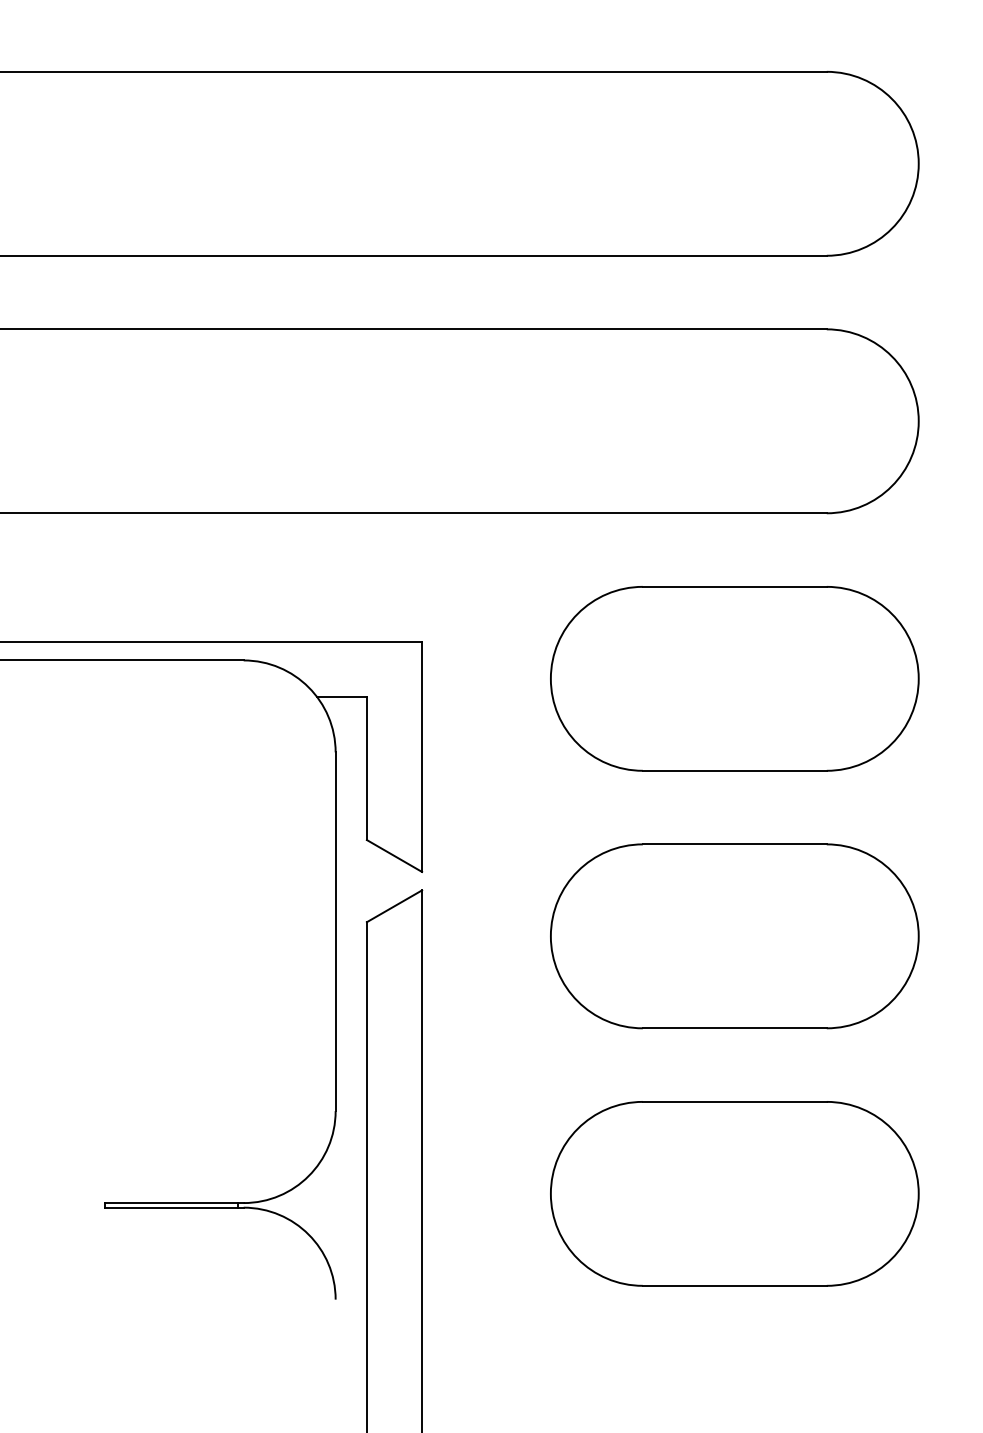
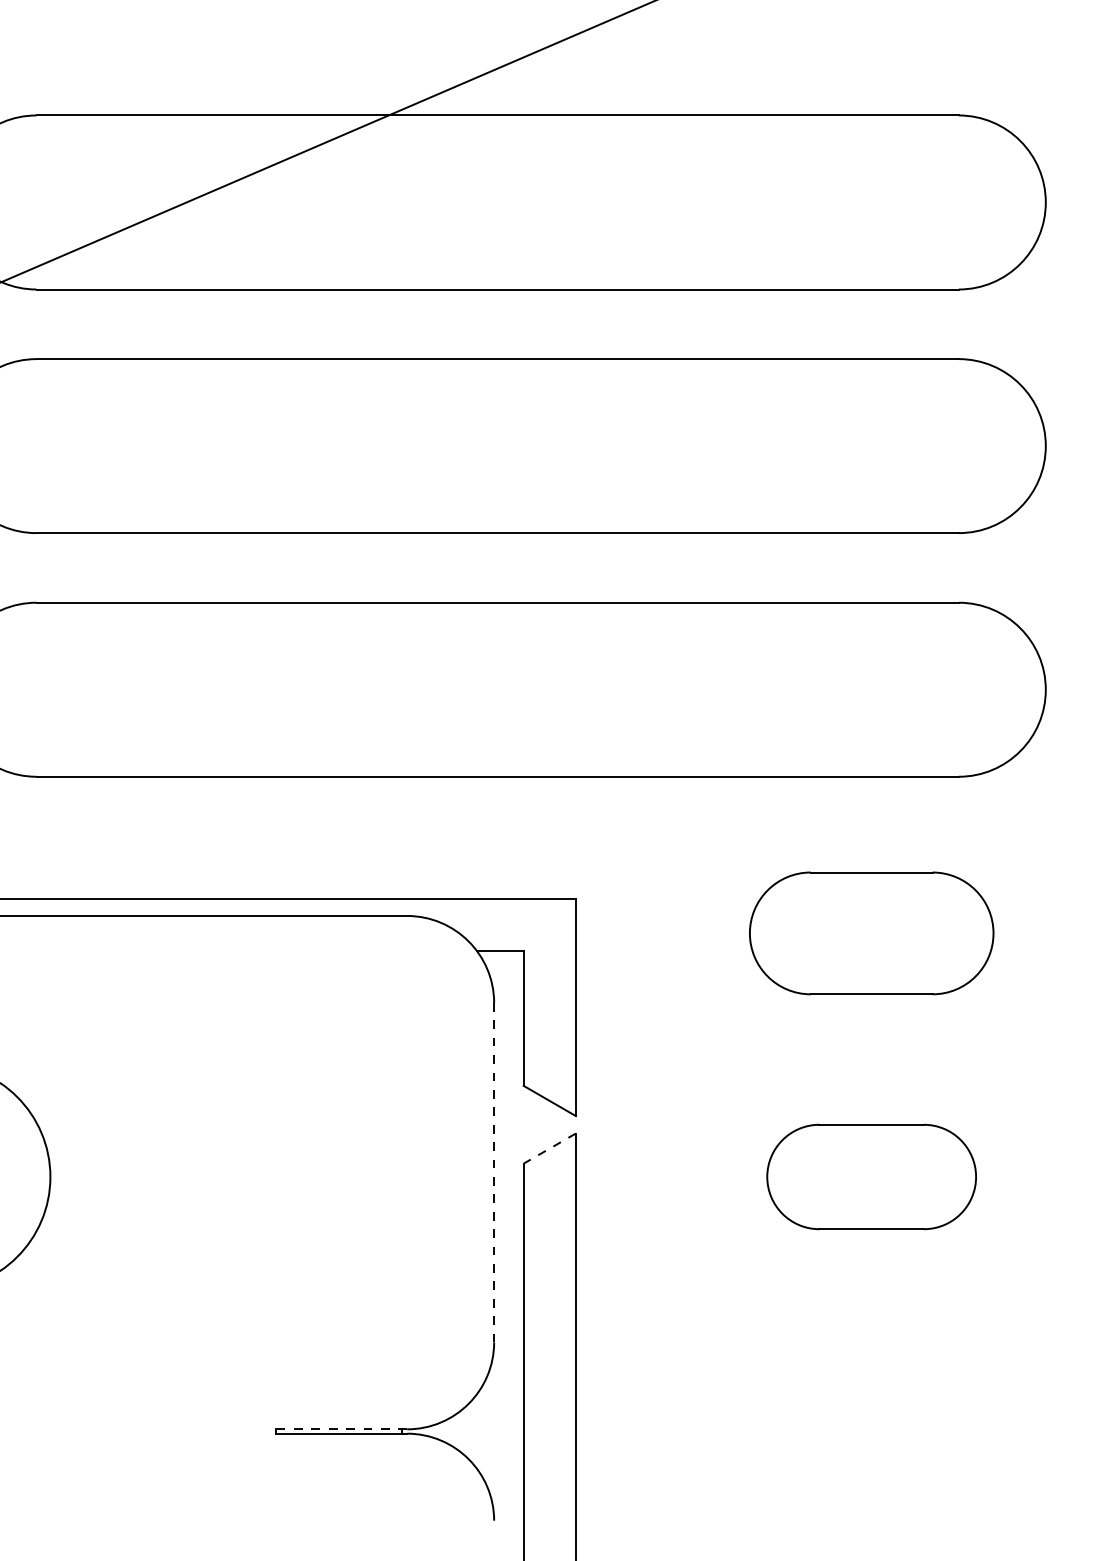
part: (734, 678) -> (871, 933), size x0.7
line: (394, 906) -> (549, 1148), solid -> dashed
line: (336, 931) -> (494, 1172), solid -> dashed
part: (734, 935) -> (871, 1176), size x0.6
part: (734, 1193) -> (871, 1420), removed
line: (174, 1203) -> (341, 1429), solid -> dashed

